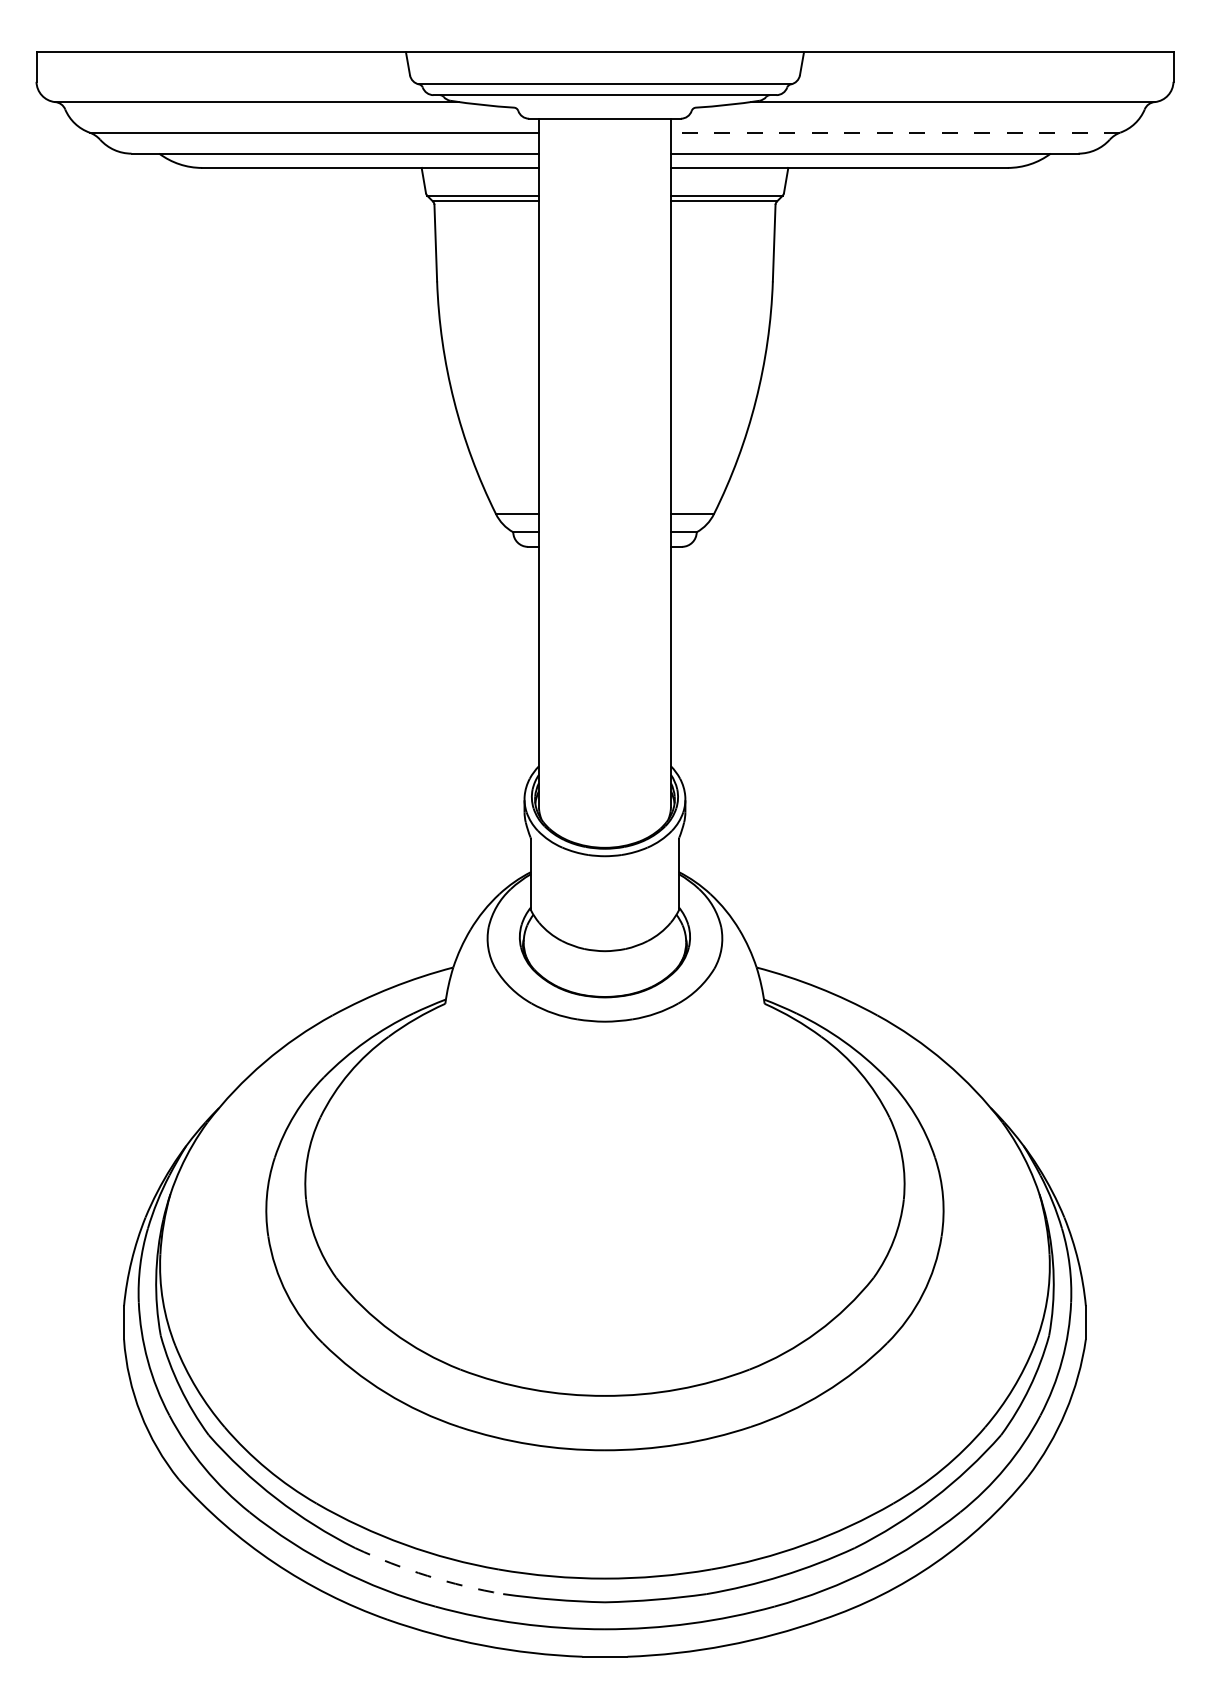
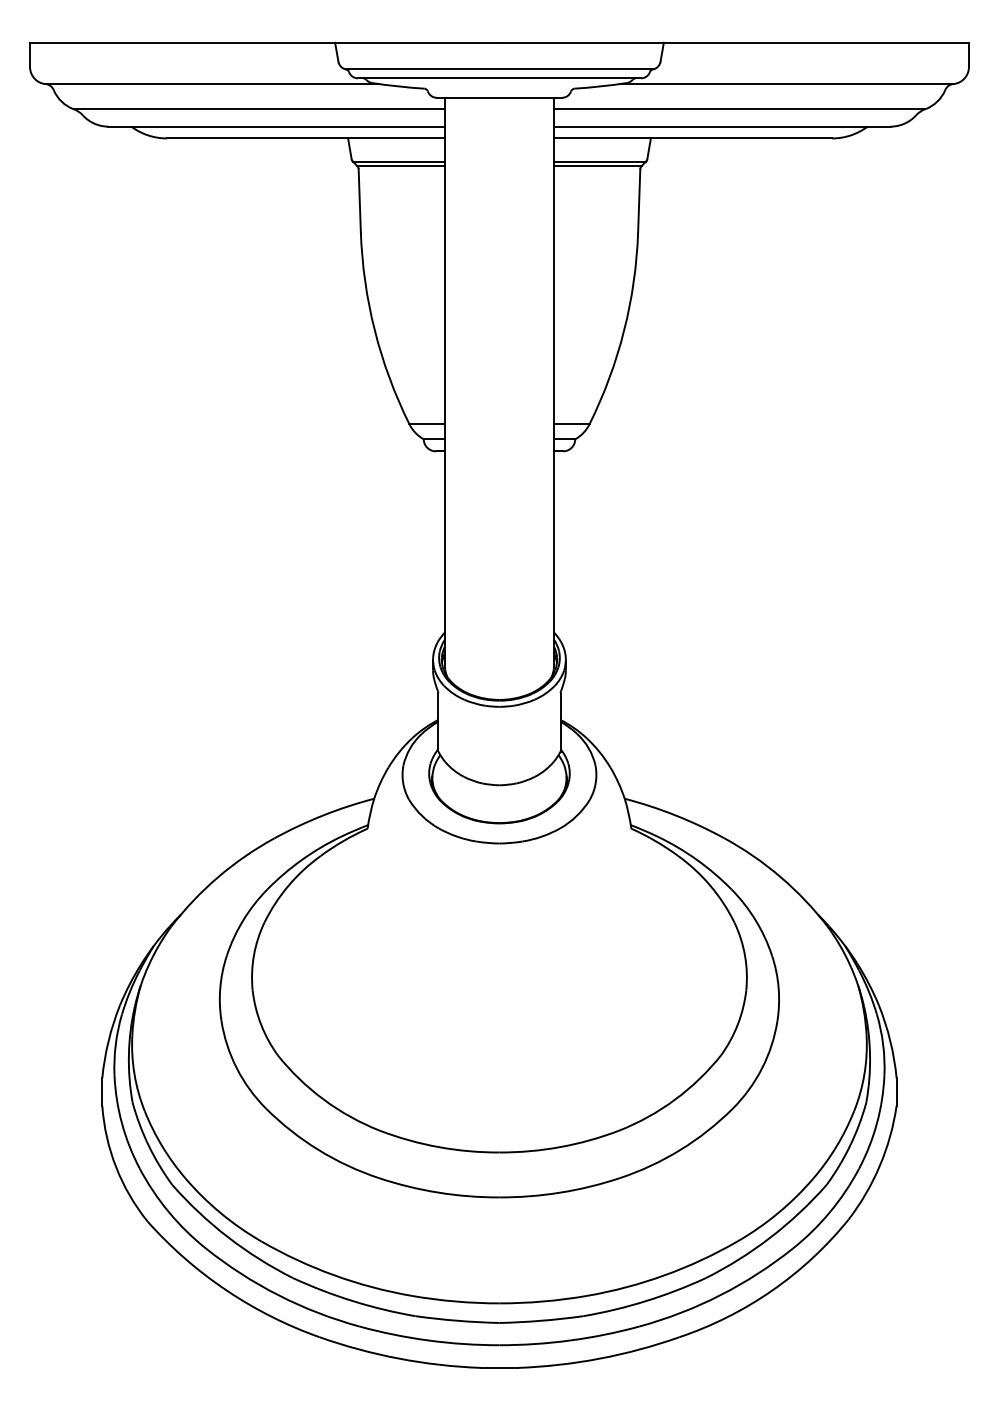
line: (895, 132) -> (739, 109), dashed -> solid
arc: (427, 1575) -> (352, 1300), dashed -> solid

